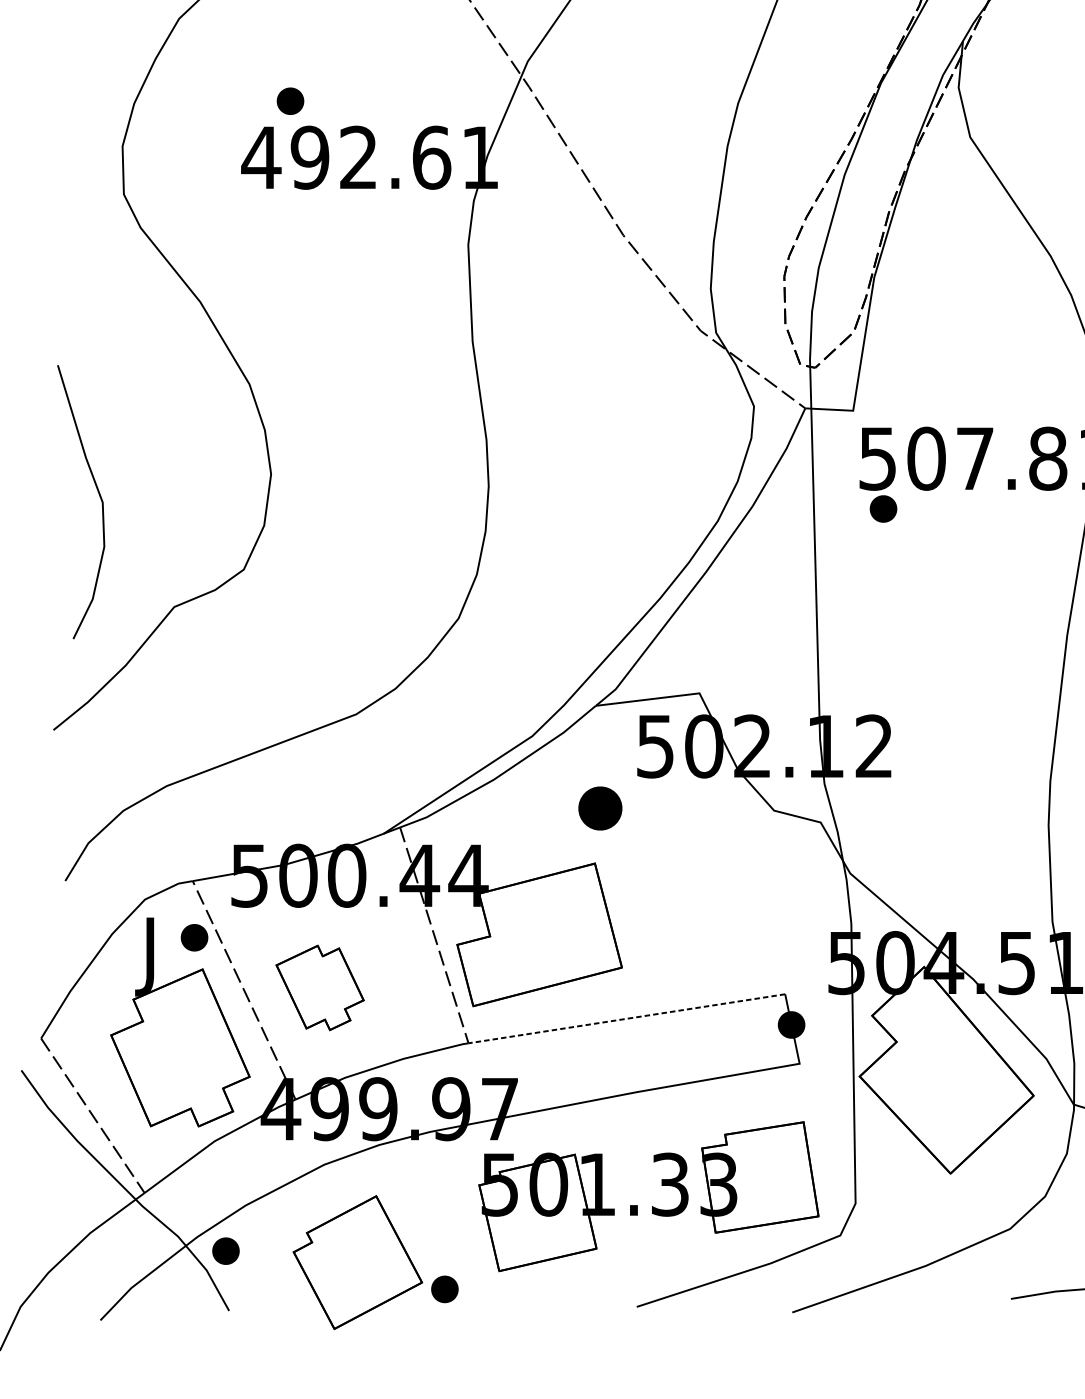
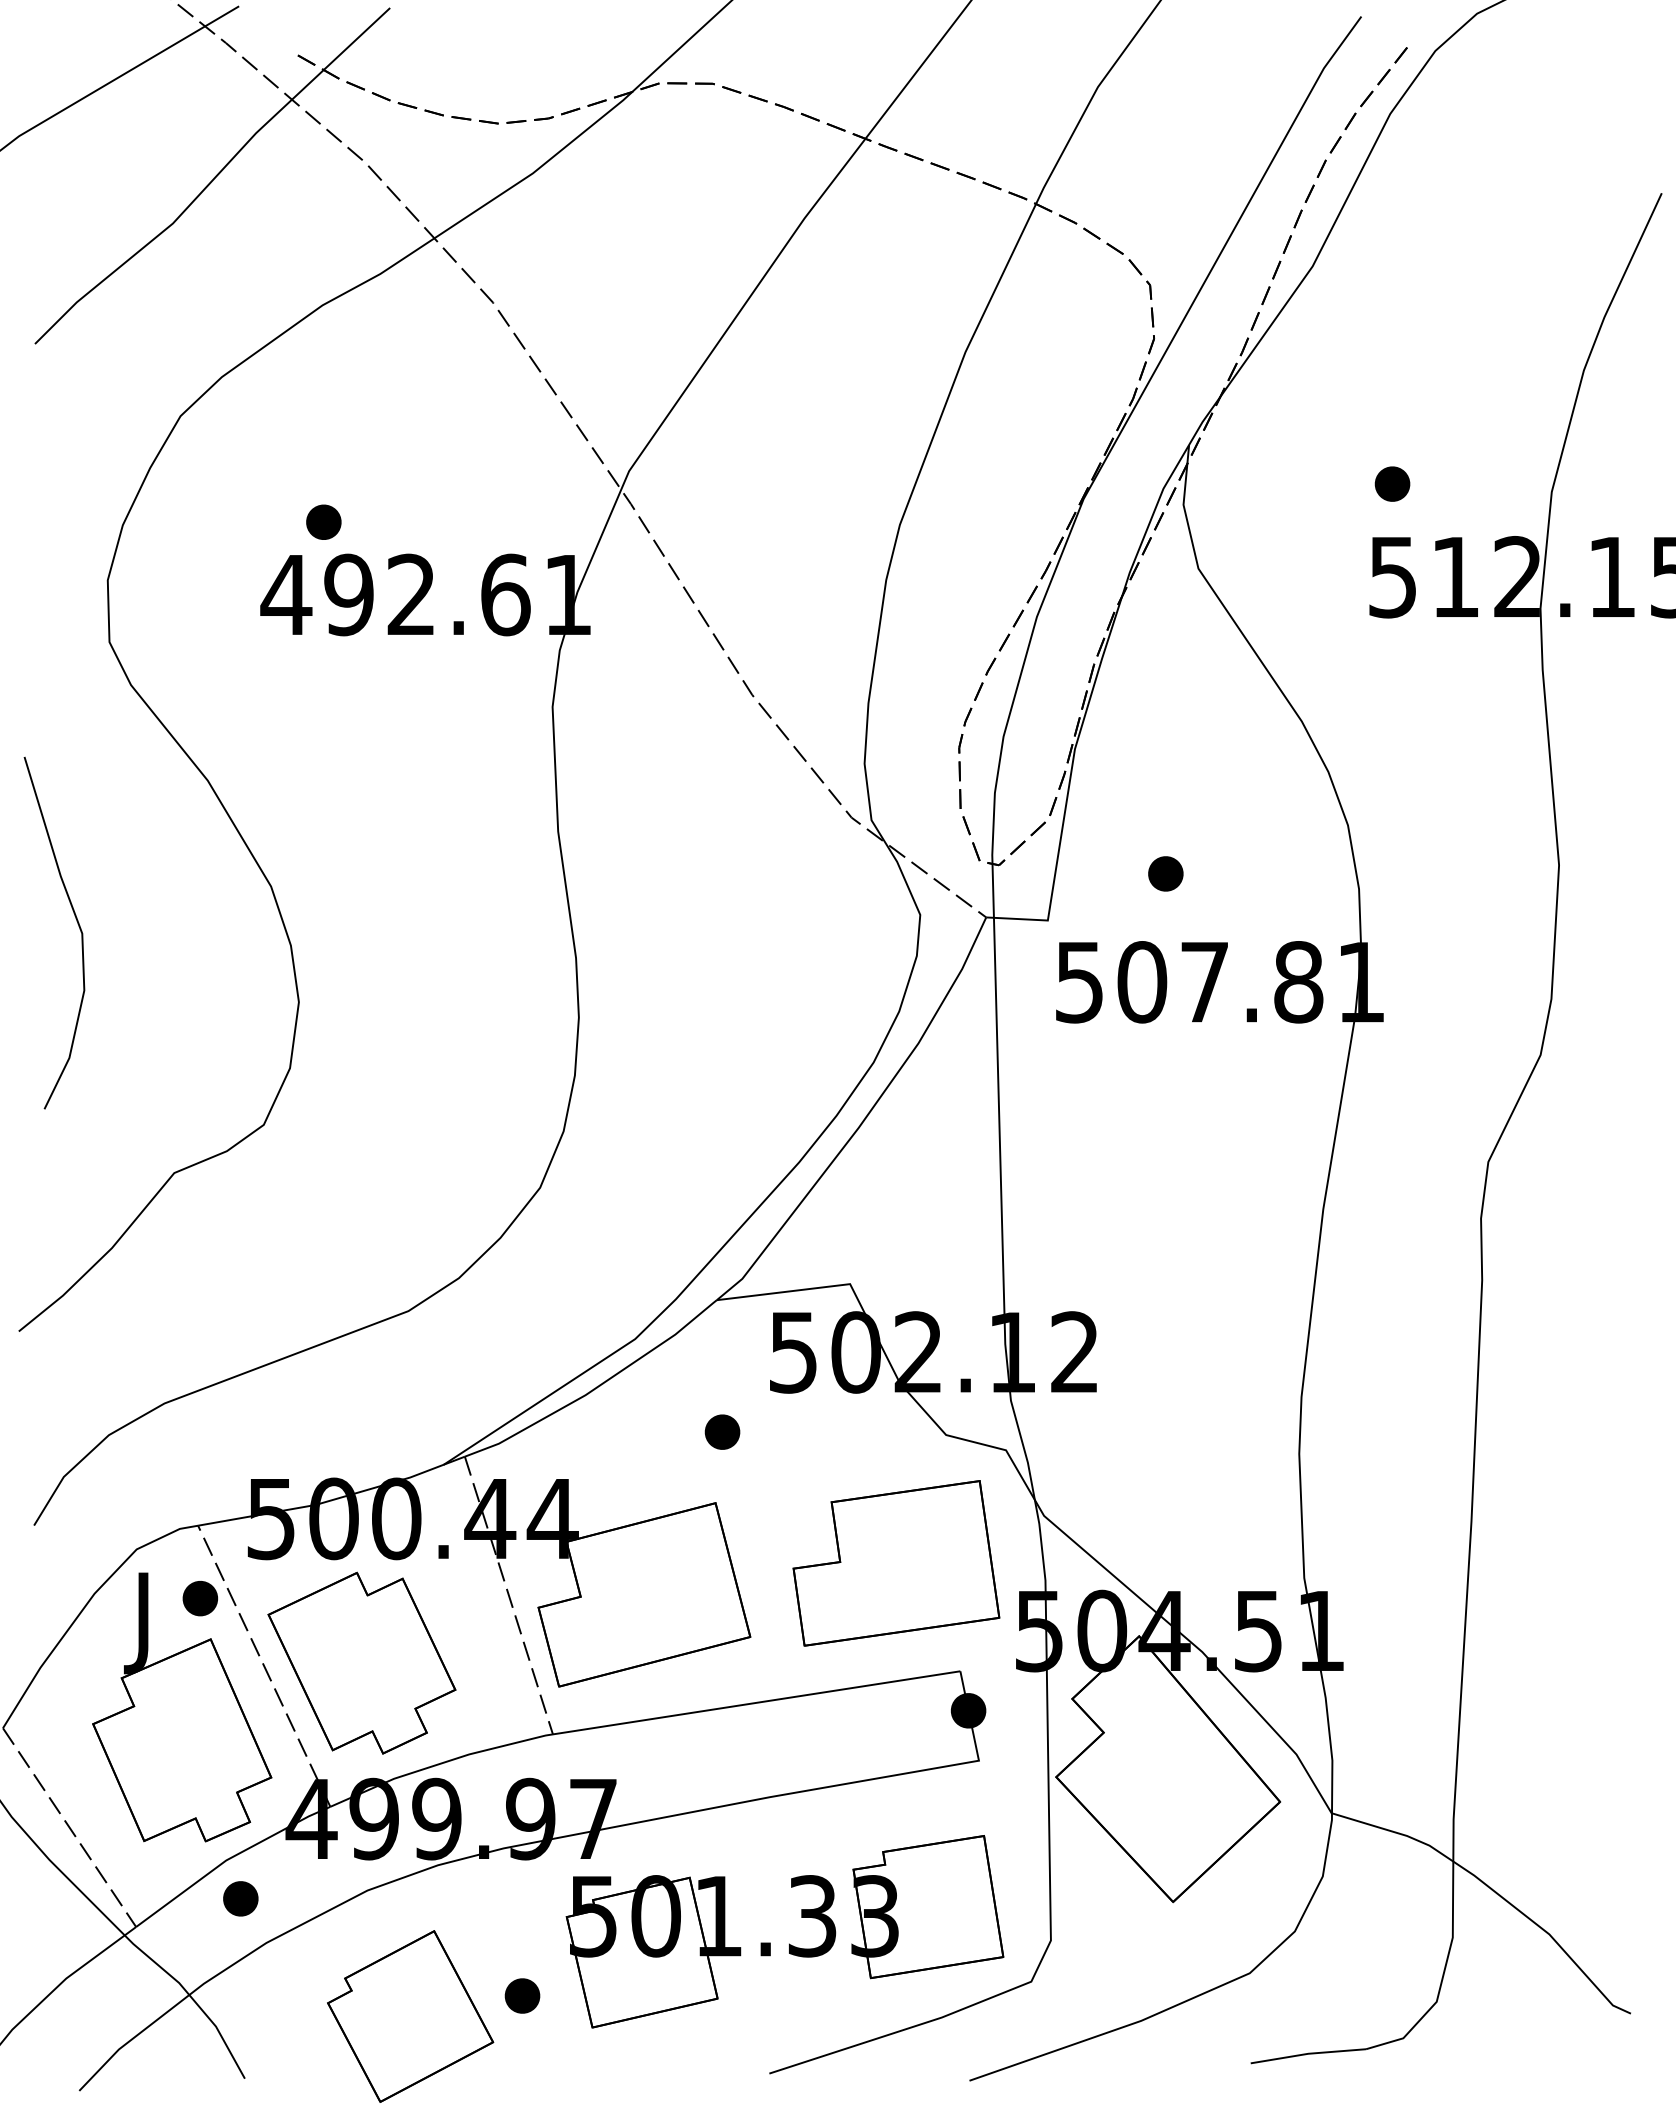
curve: (99, 495) -> (77, 924), moved
part: (883, 508) -> (1165, 873), moved
part: (600, 807) -> (722, 1431), size x0.62
part: (735, 910) -> (896, 1563), added
part: (319, 987) -> (361, 1662), size x1.67
line: (626, 1018) -> (756, 1702), dashed -> solid
part: (225, 1250) -> (240, 1898), moved
part: (444, 1288) -> (522, 1995), moved

